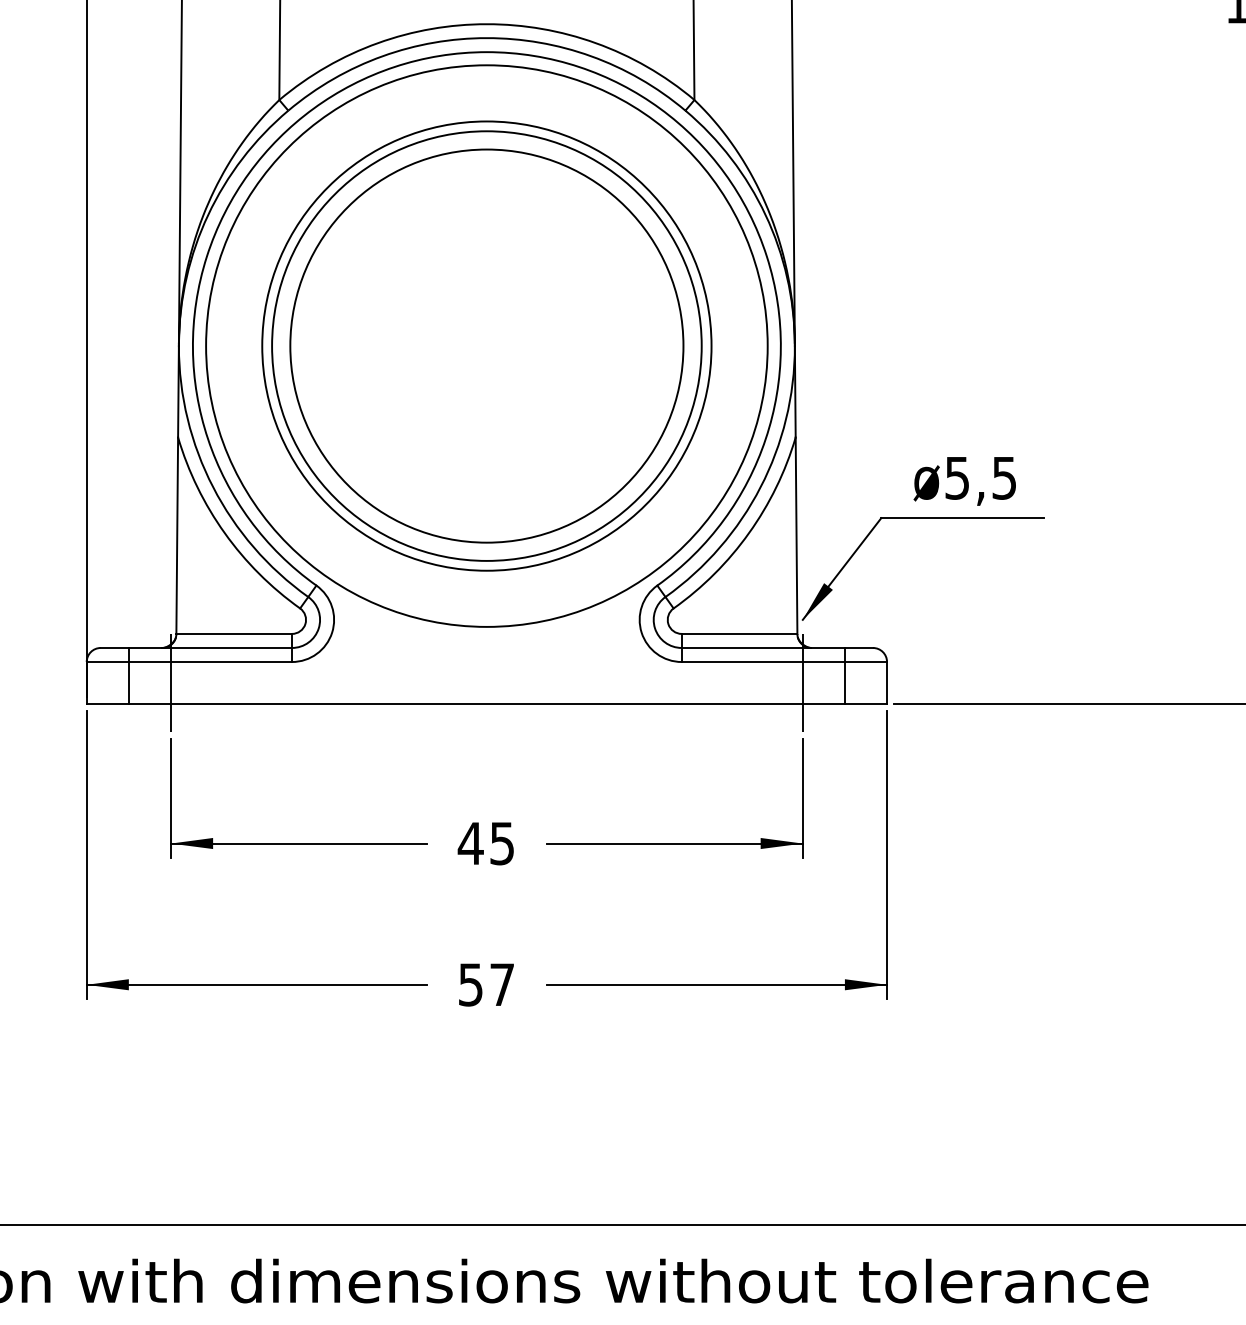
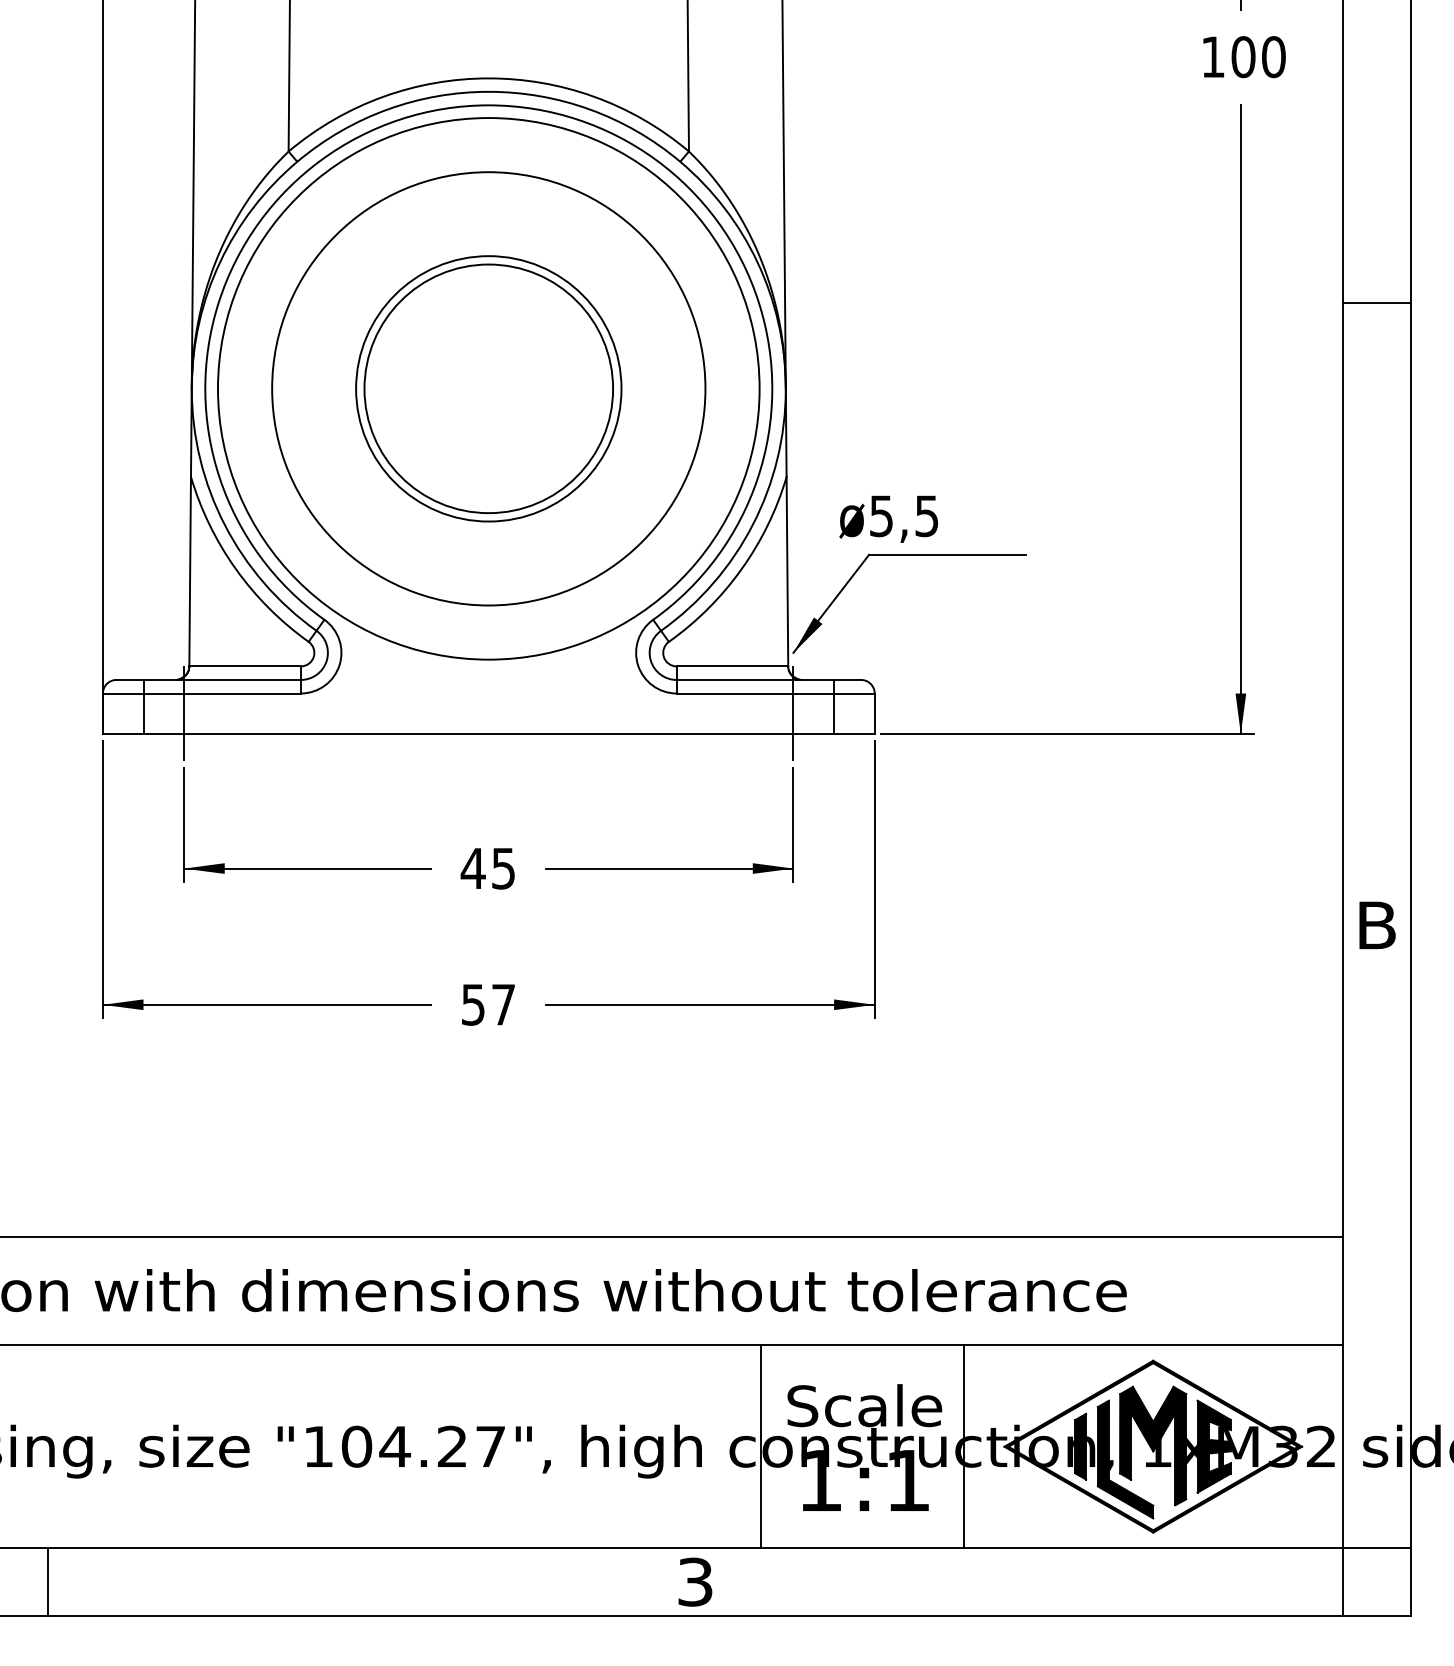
circle: (486, 345) -> (488, 388), size x0.6
circle: (486, 345) -> (488, 388), size x0.7
text: (964, 480) -> (888, 518), moved

